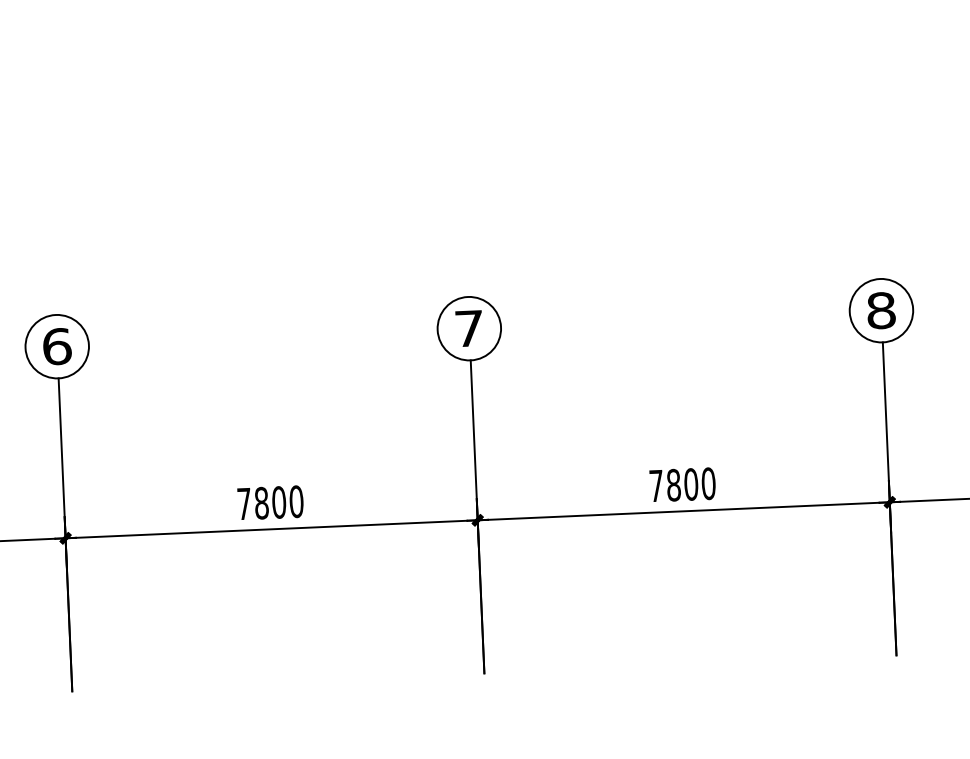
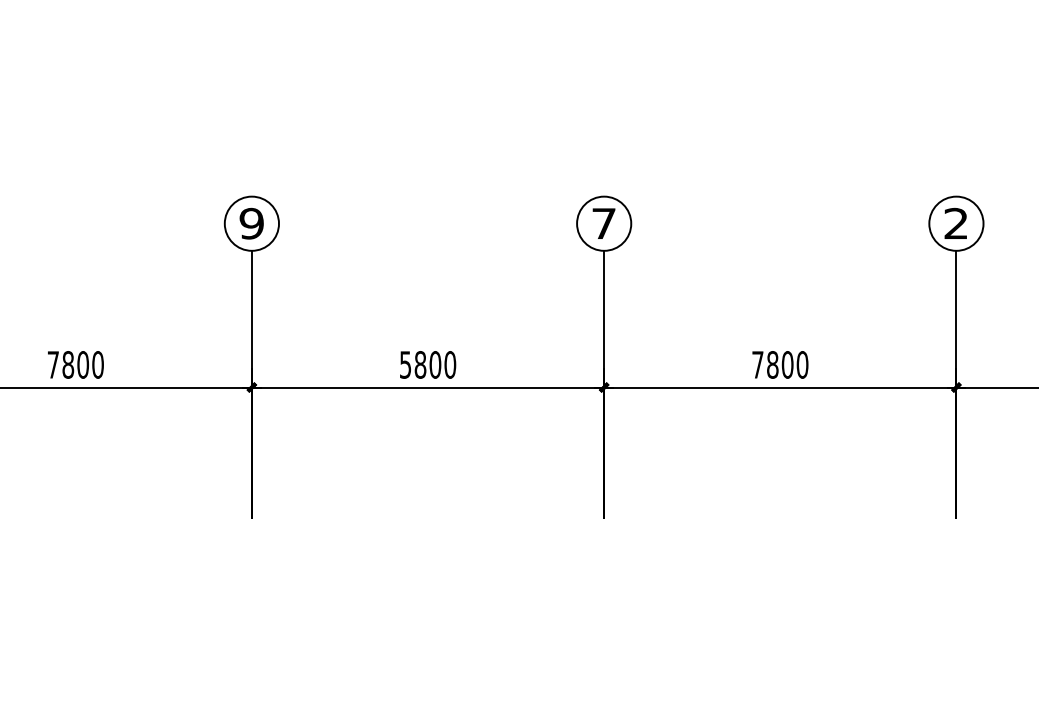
text: (881, 310) -> (956, 223), 8 -> 2
text: (56, 346) -> (251, 223), 6 -> 9
text: (244, 503) -> (405, 364), 7800 -> 5800

